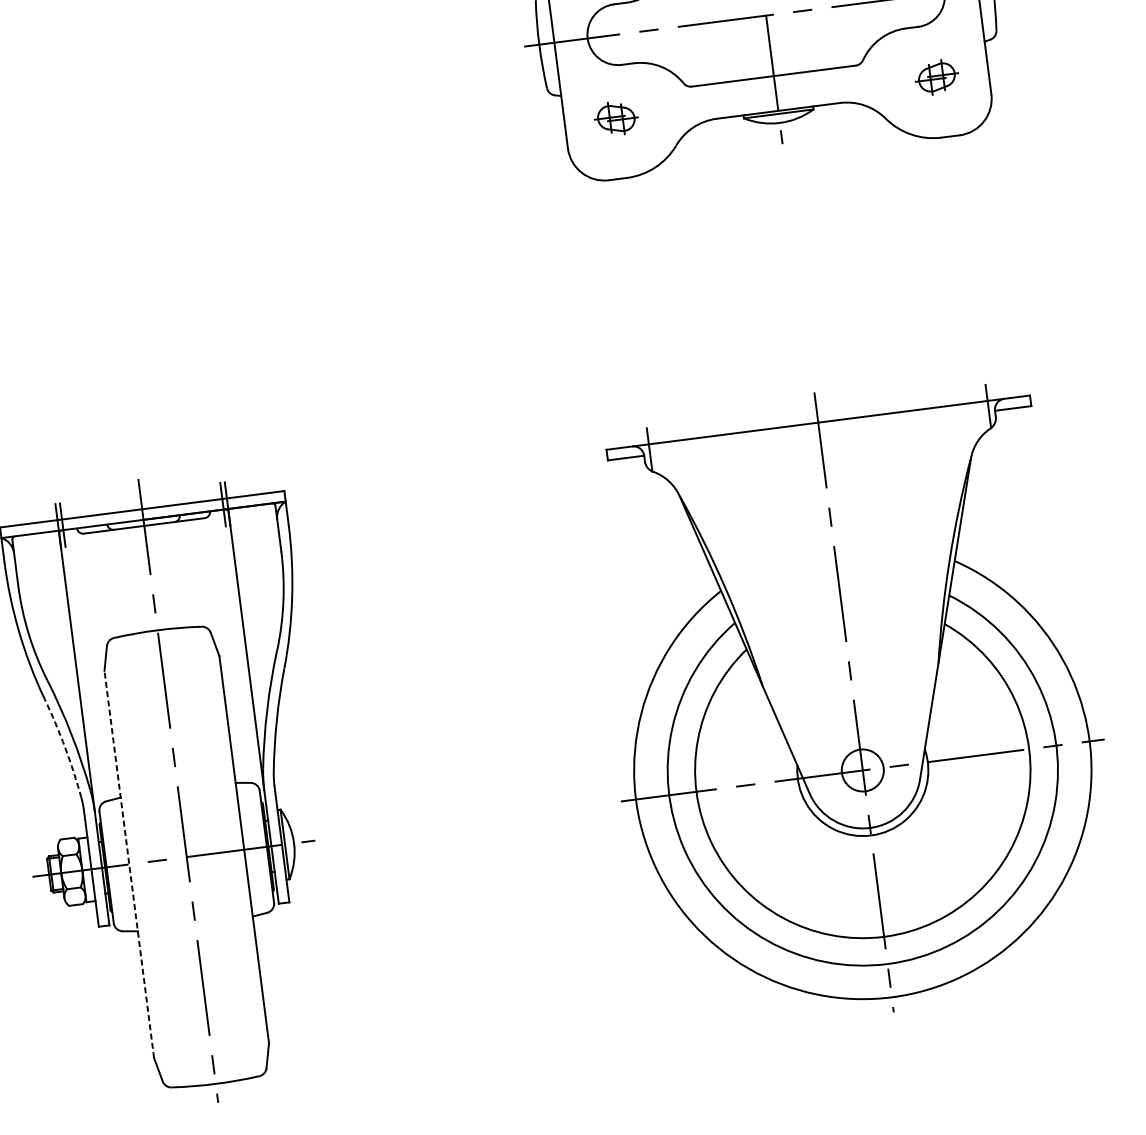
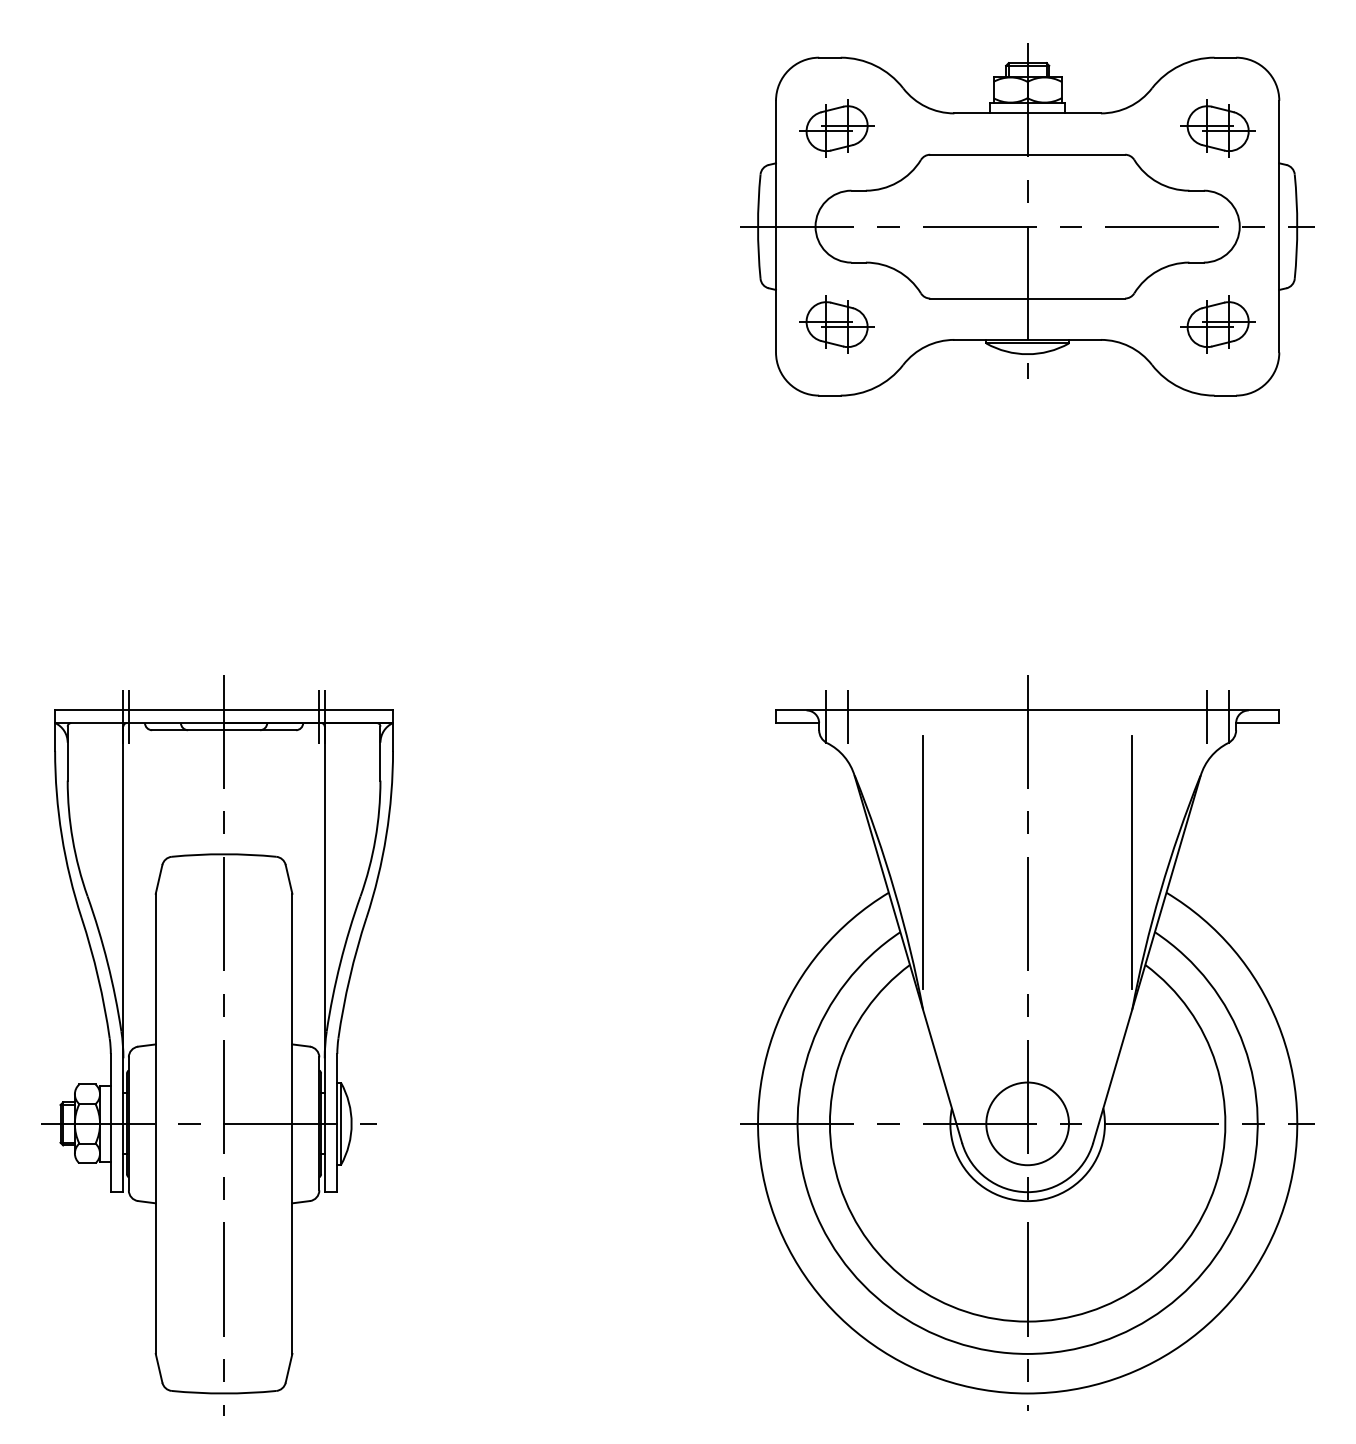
part: (936, 77) -> (1217, 324), size x1.43
part: (615, 118) -> (836, 324), size x1.43
line: (970, 409) -> (1207, 717), added
line: (667, 448) -> (847, 717), added
line: (922, 538) -> (1132, 861), added
line: (746, 560) -> (923, 861), added
arc: (65, 747) -> (98, 977), dashed -> solid
circle: (862, 770) -> (1027, 1123), size x1.67
line: (129, 864) -> (155, 1123), dashed -> solid

